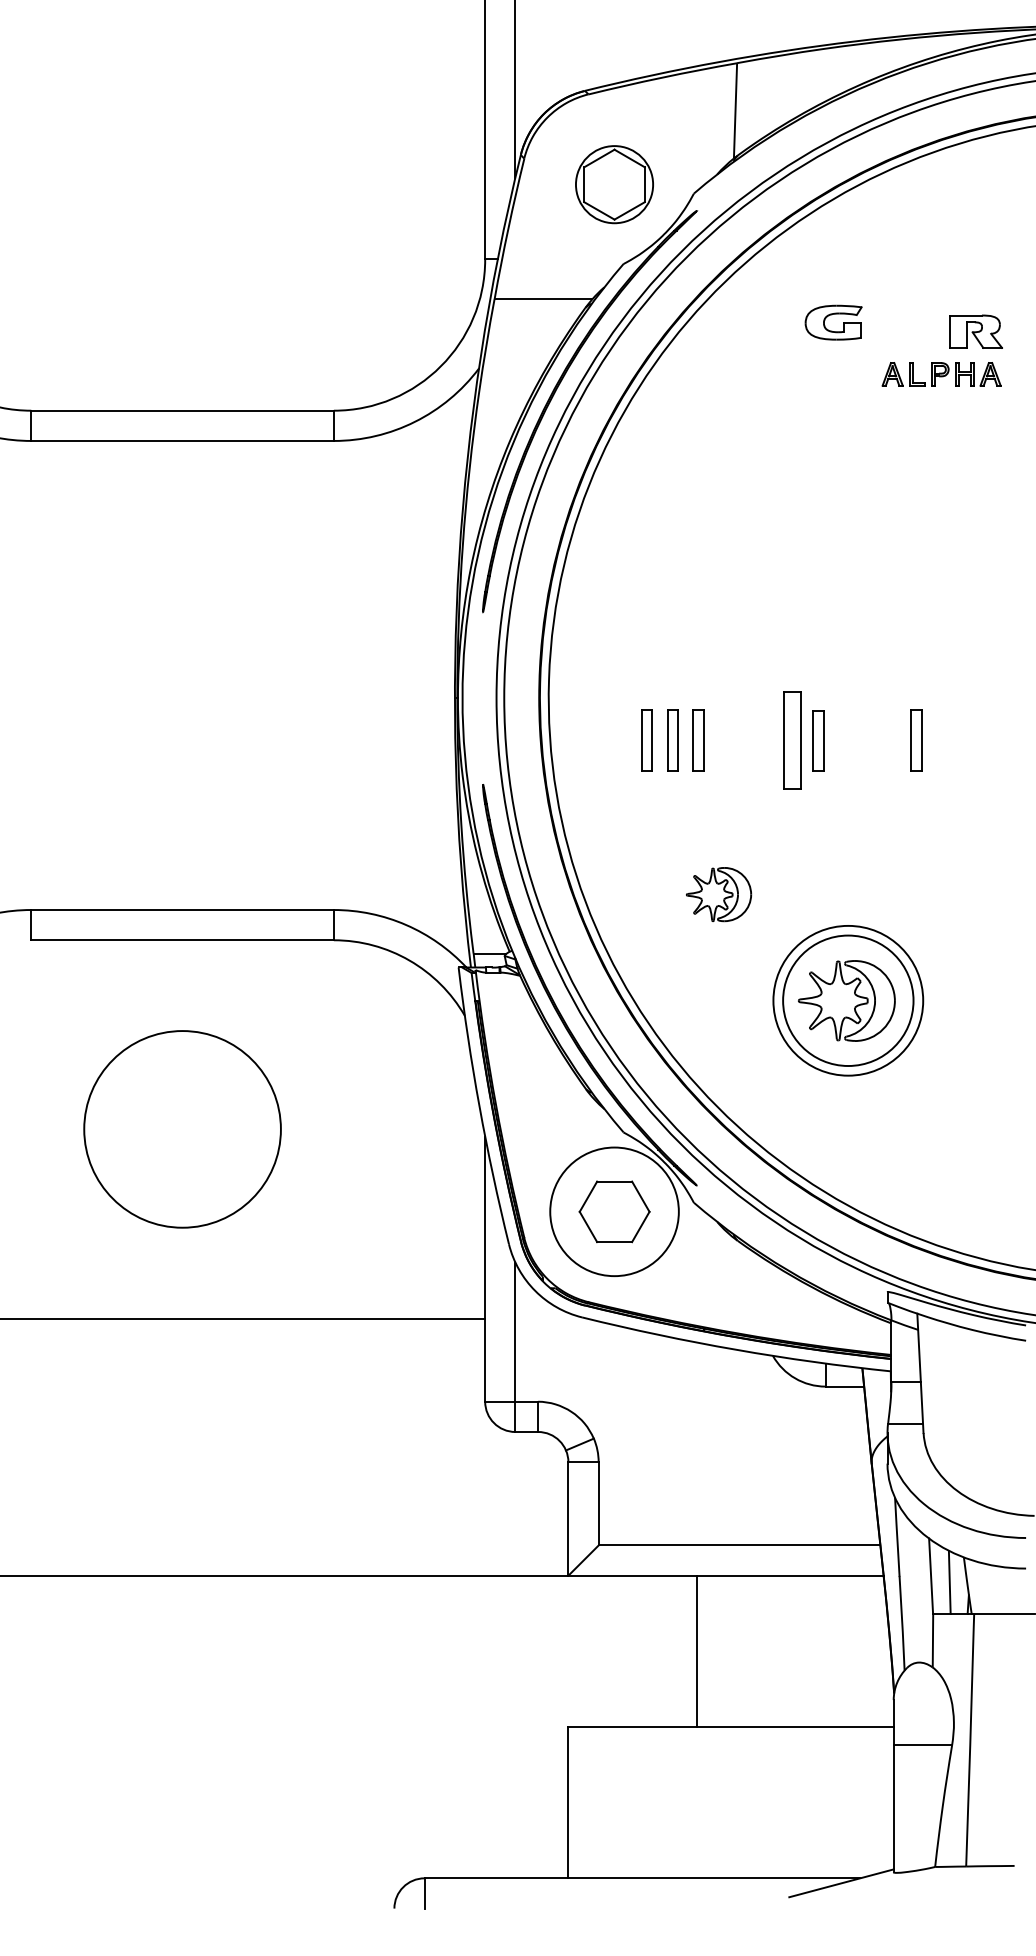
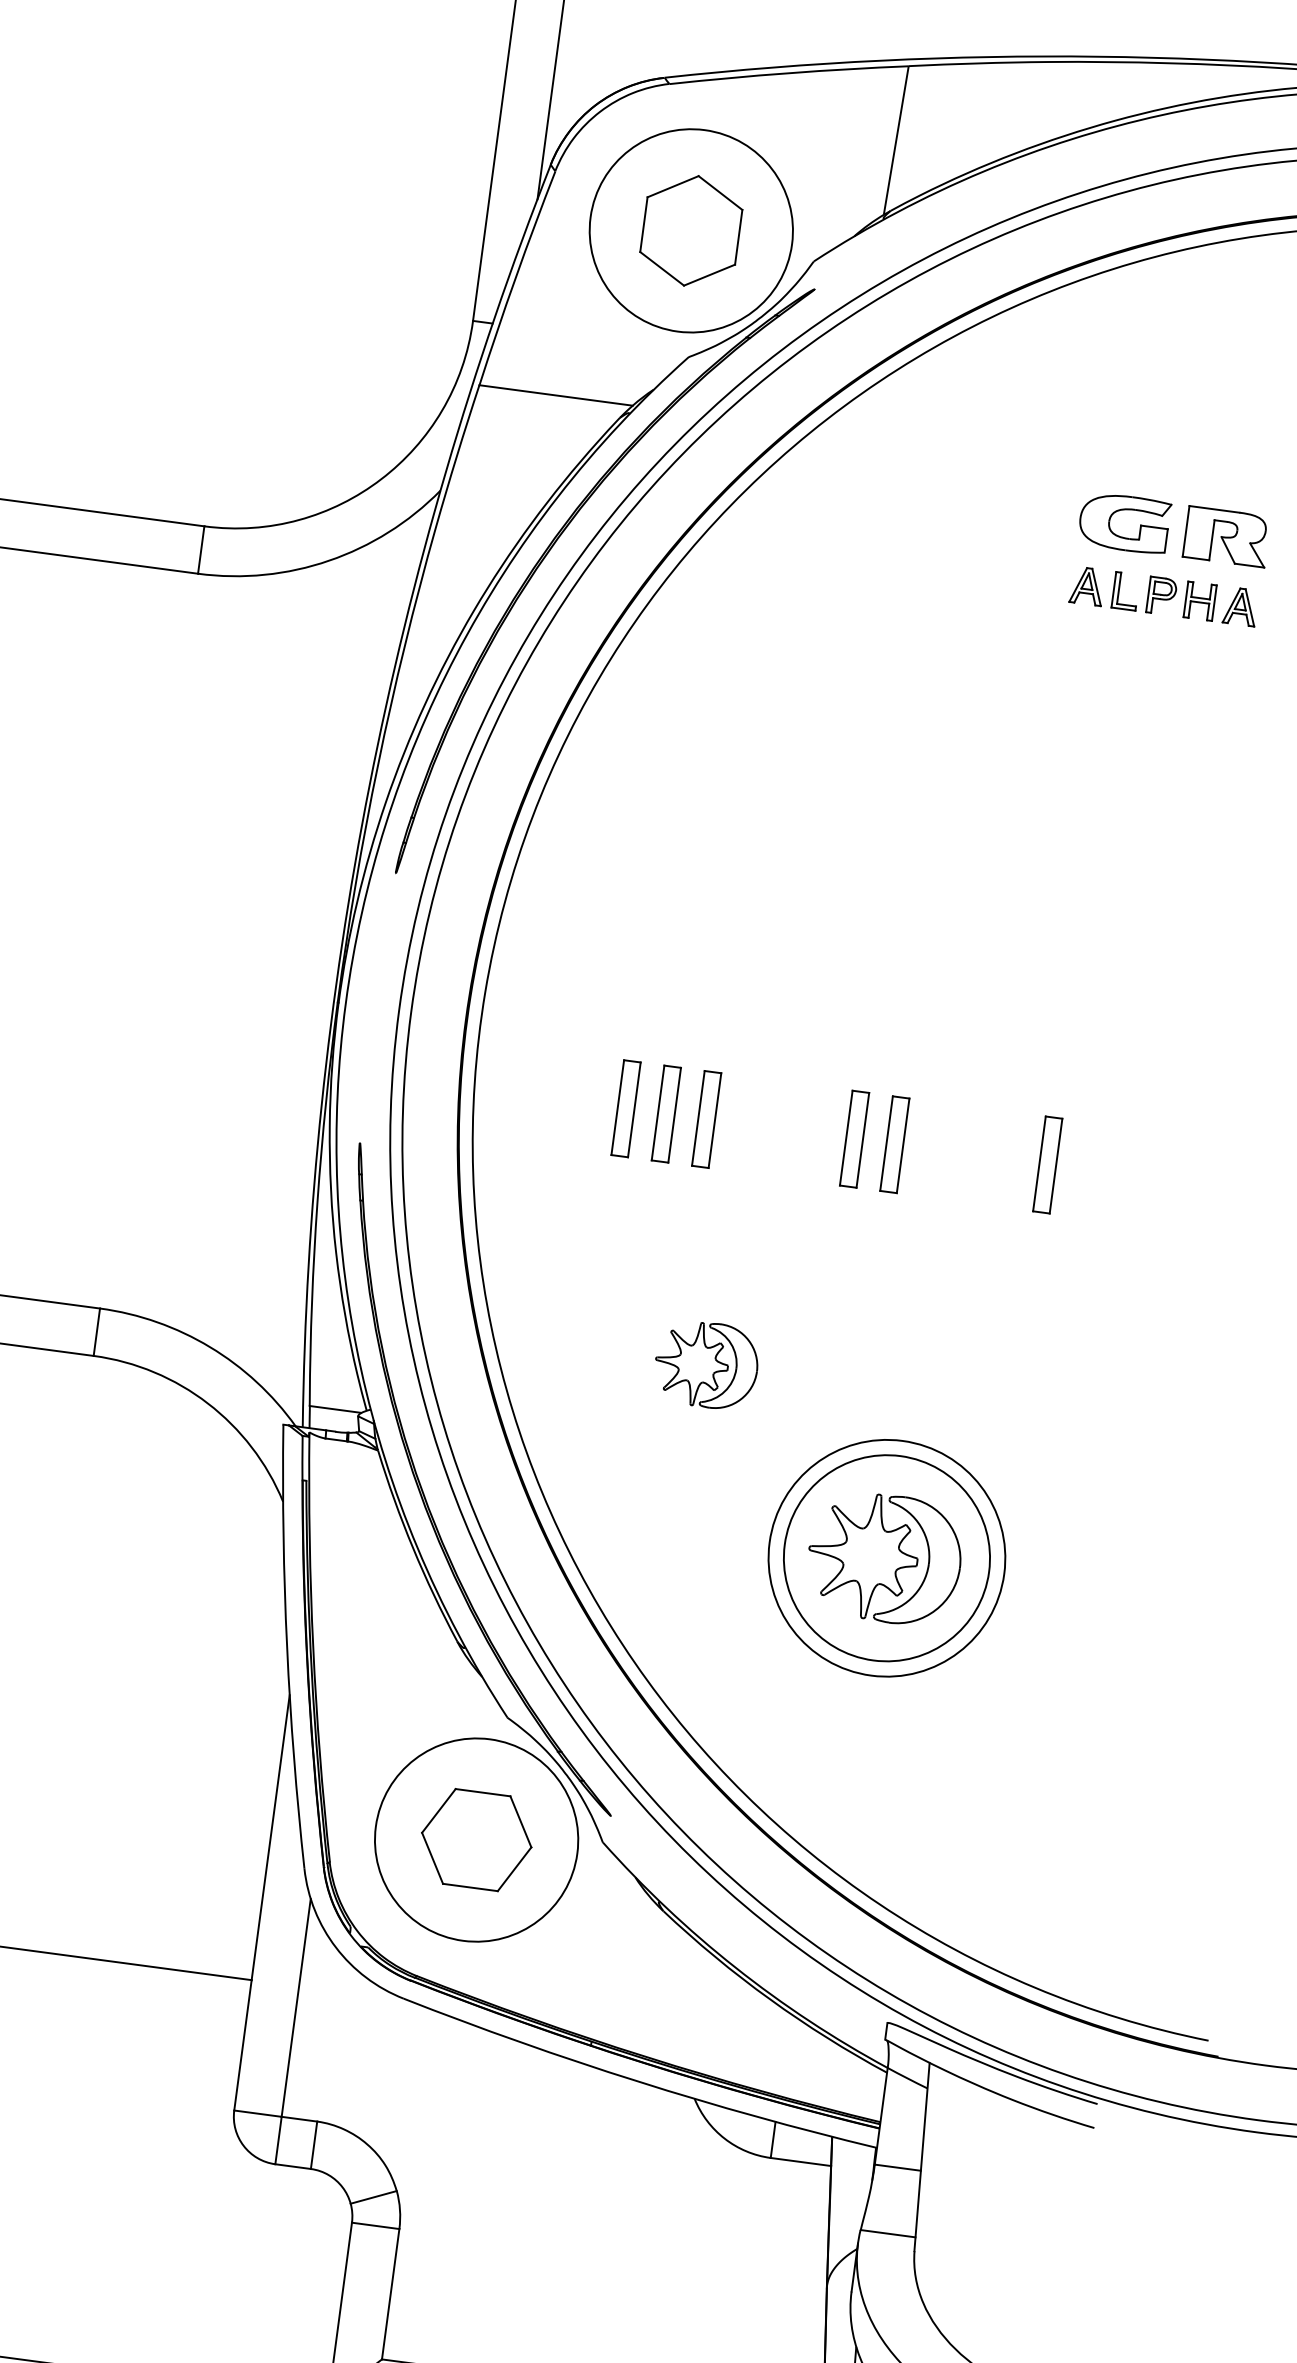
circle: (614, 184) -> (691, 230), size x1.67
part: (831, 315) -> (1122, 511), moved
part: (792, 740) -> (853, 1138), size x0.62

